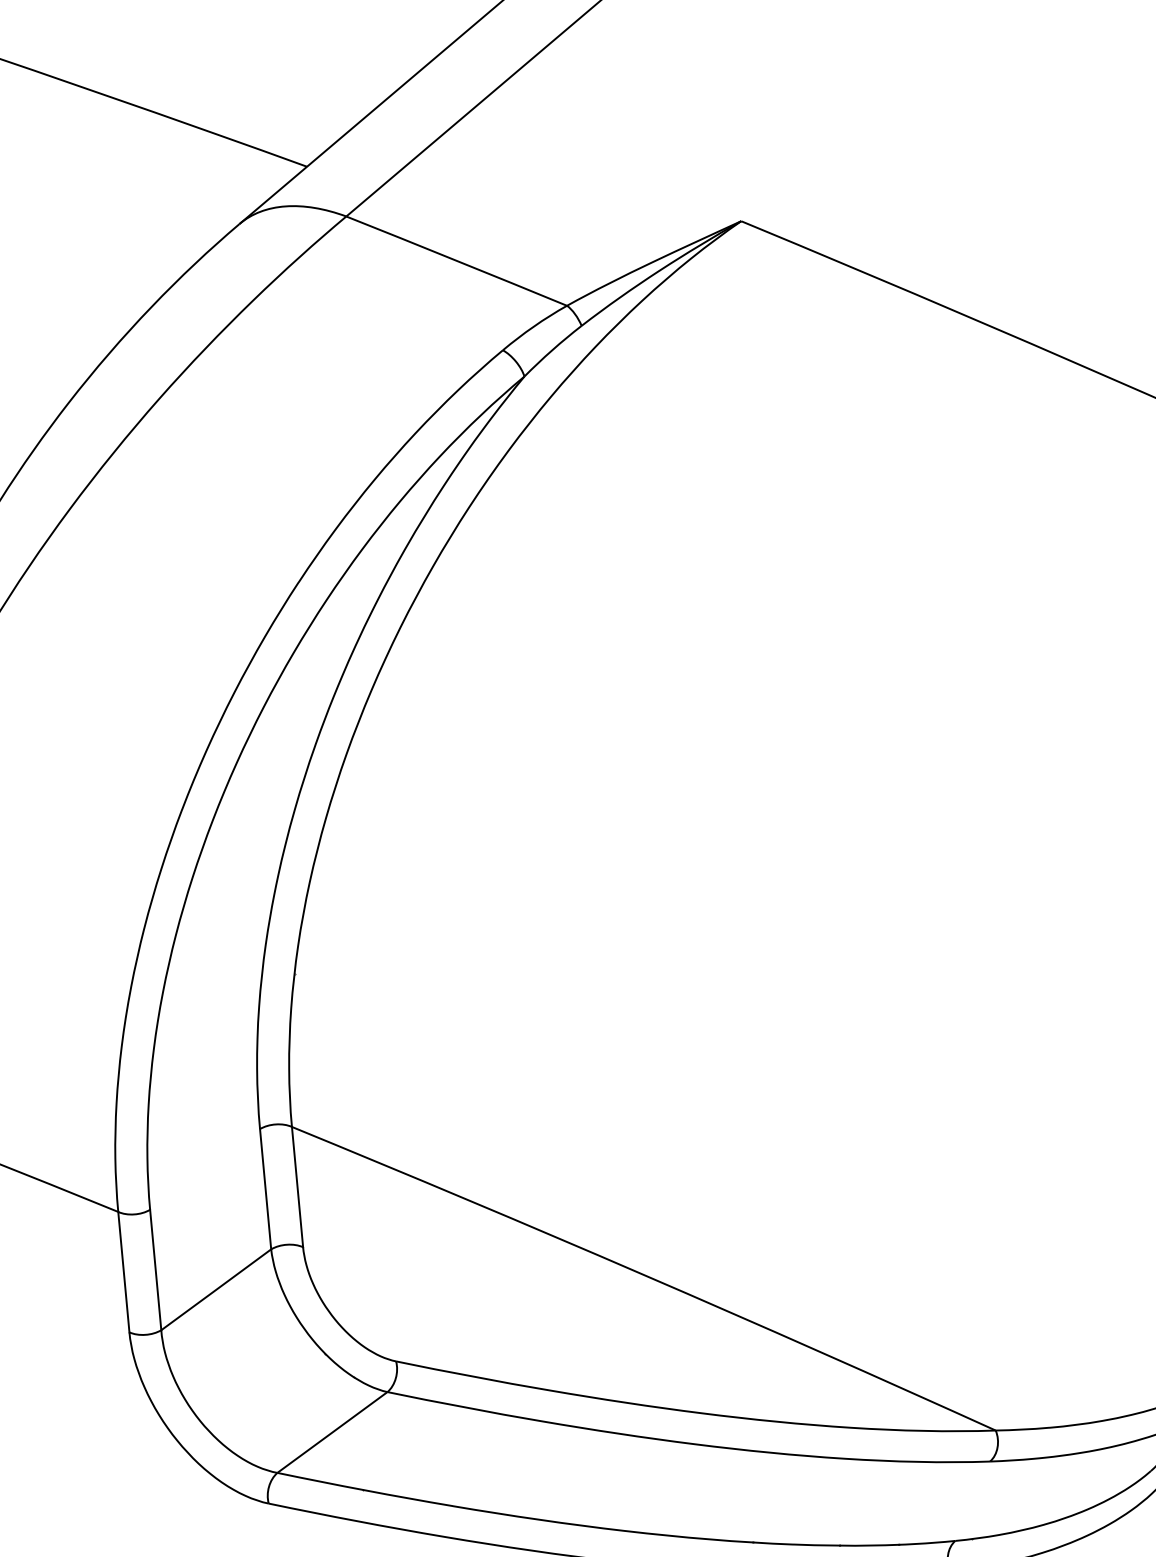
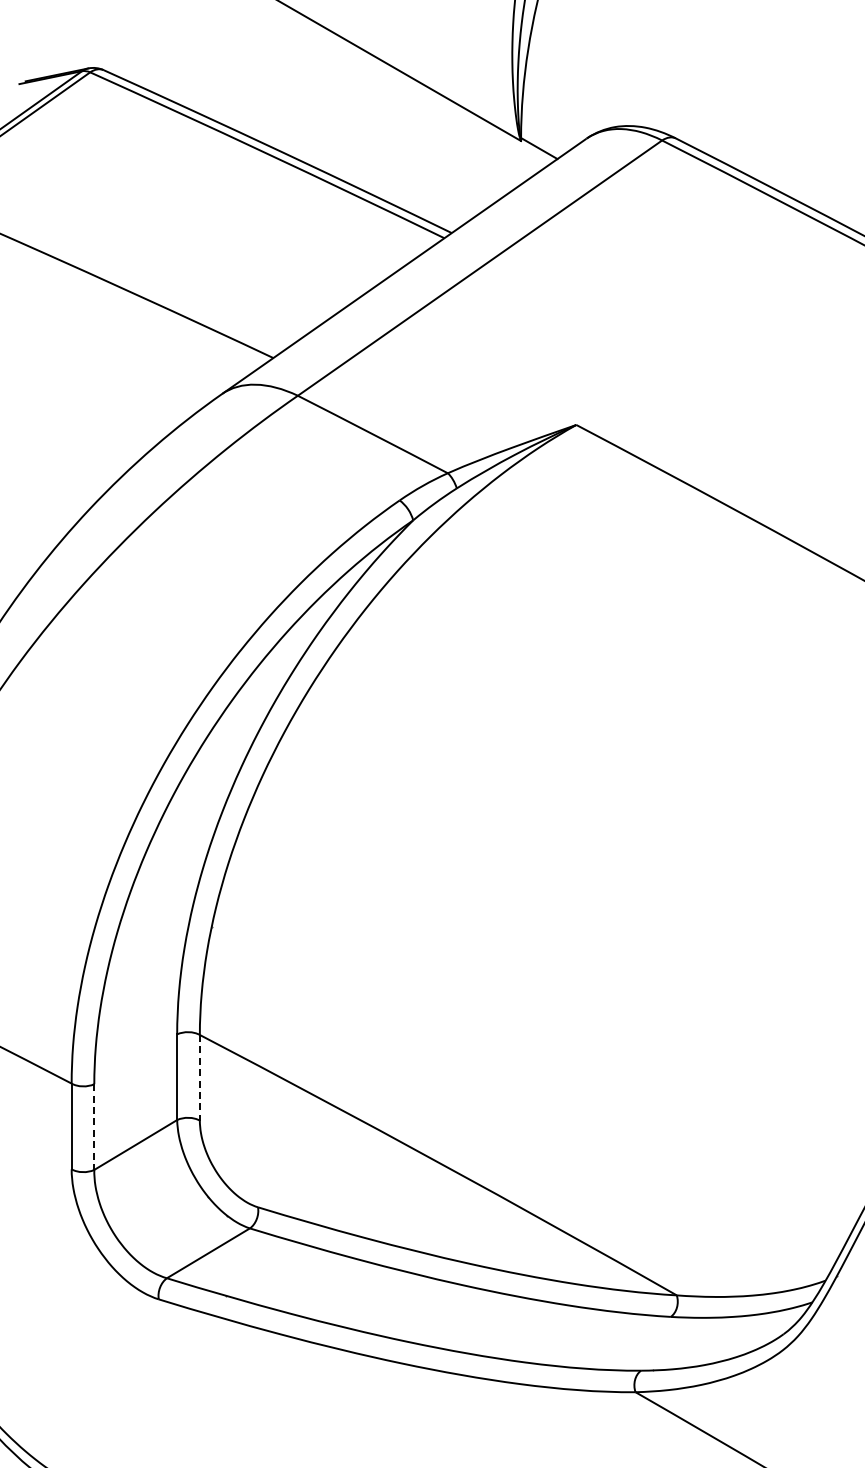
line: (296, 1186) -> (199, 1077), solid -> dashed
line: (156, 1270) -> (94, 1127), solid -> dashed

